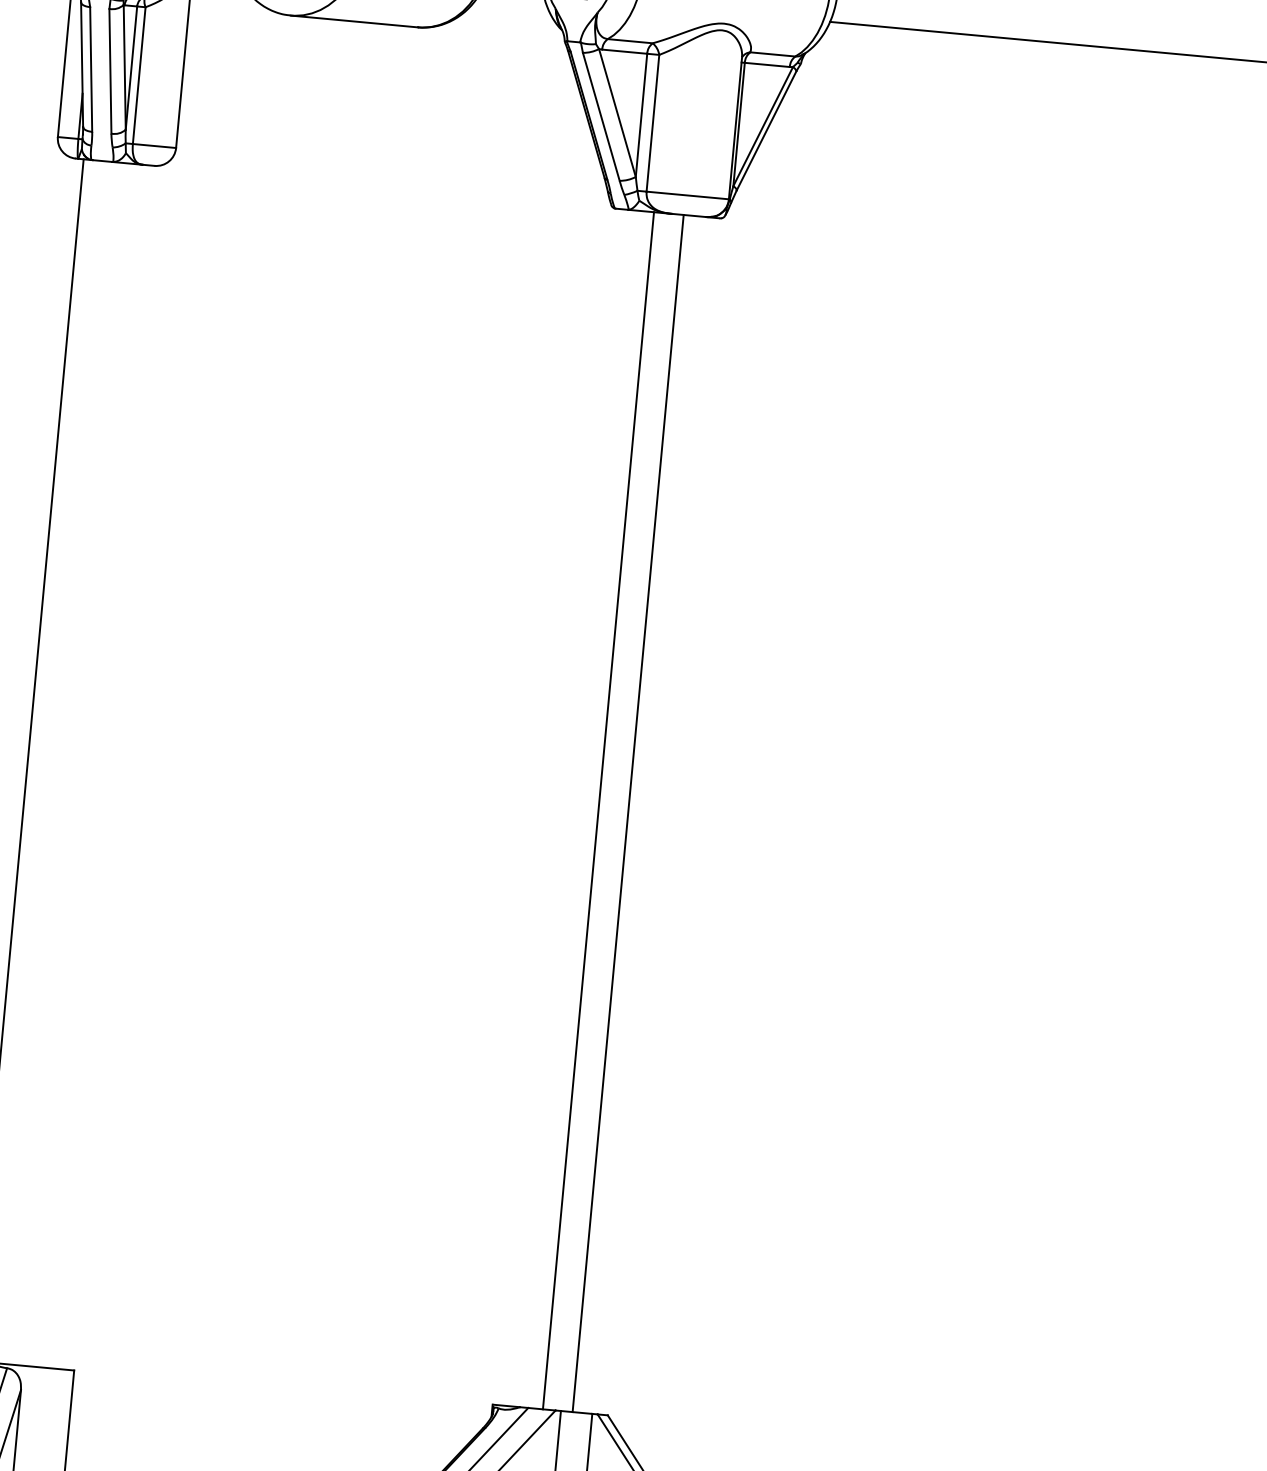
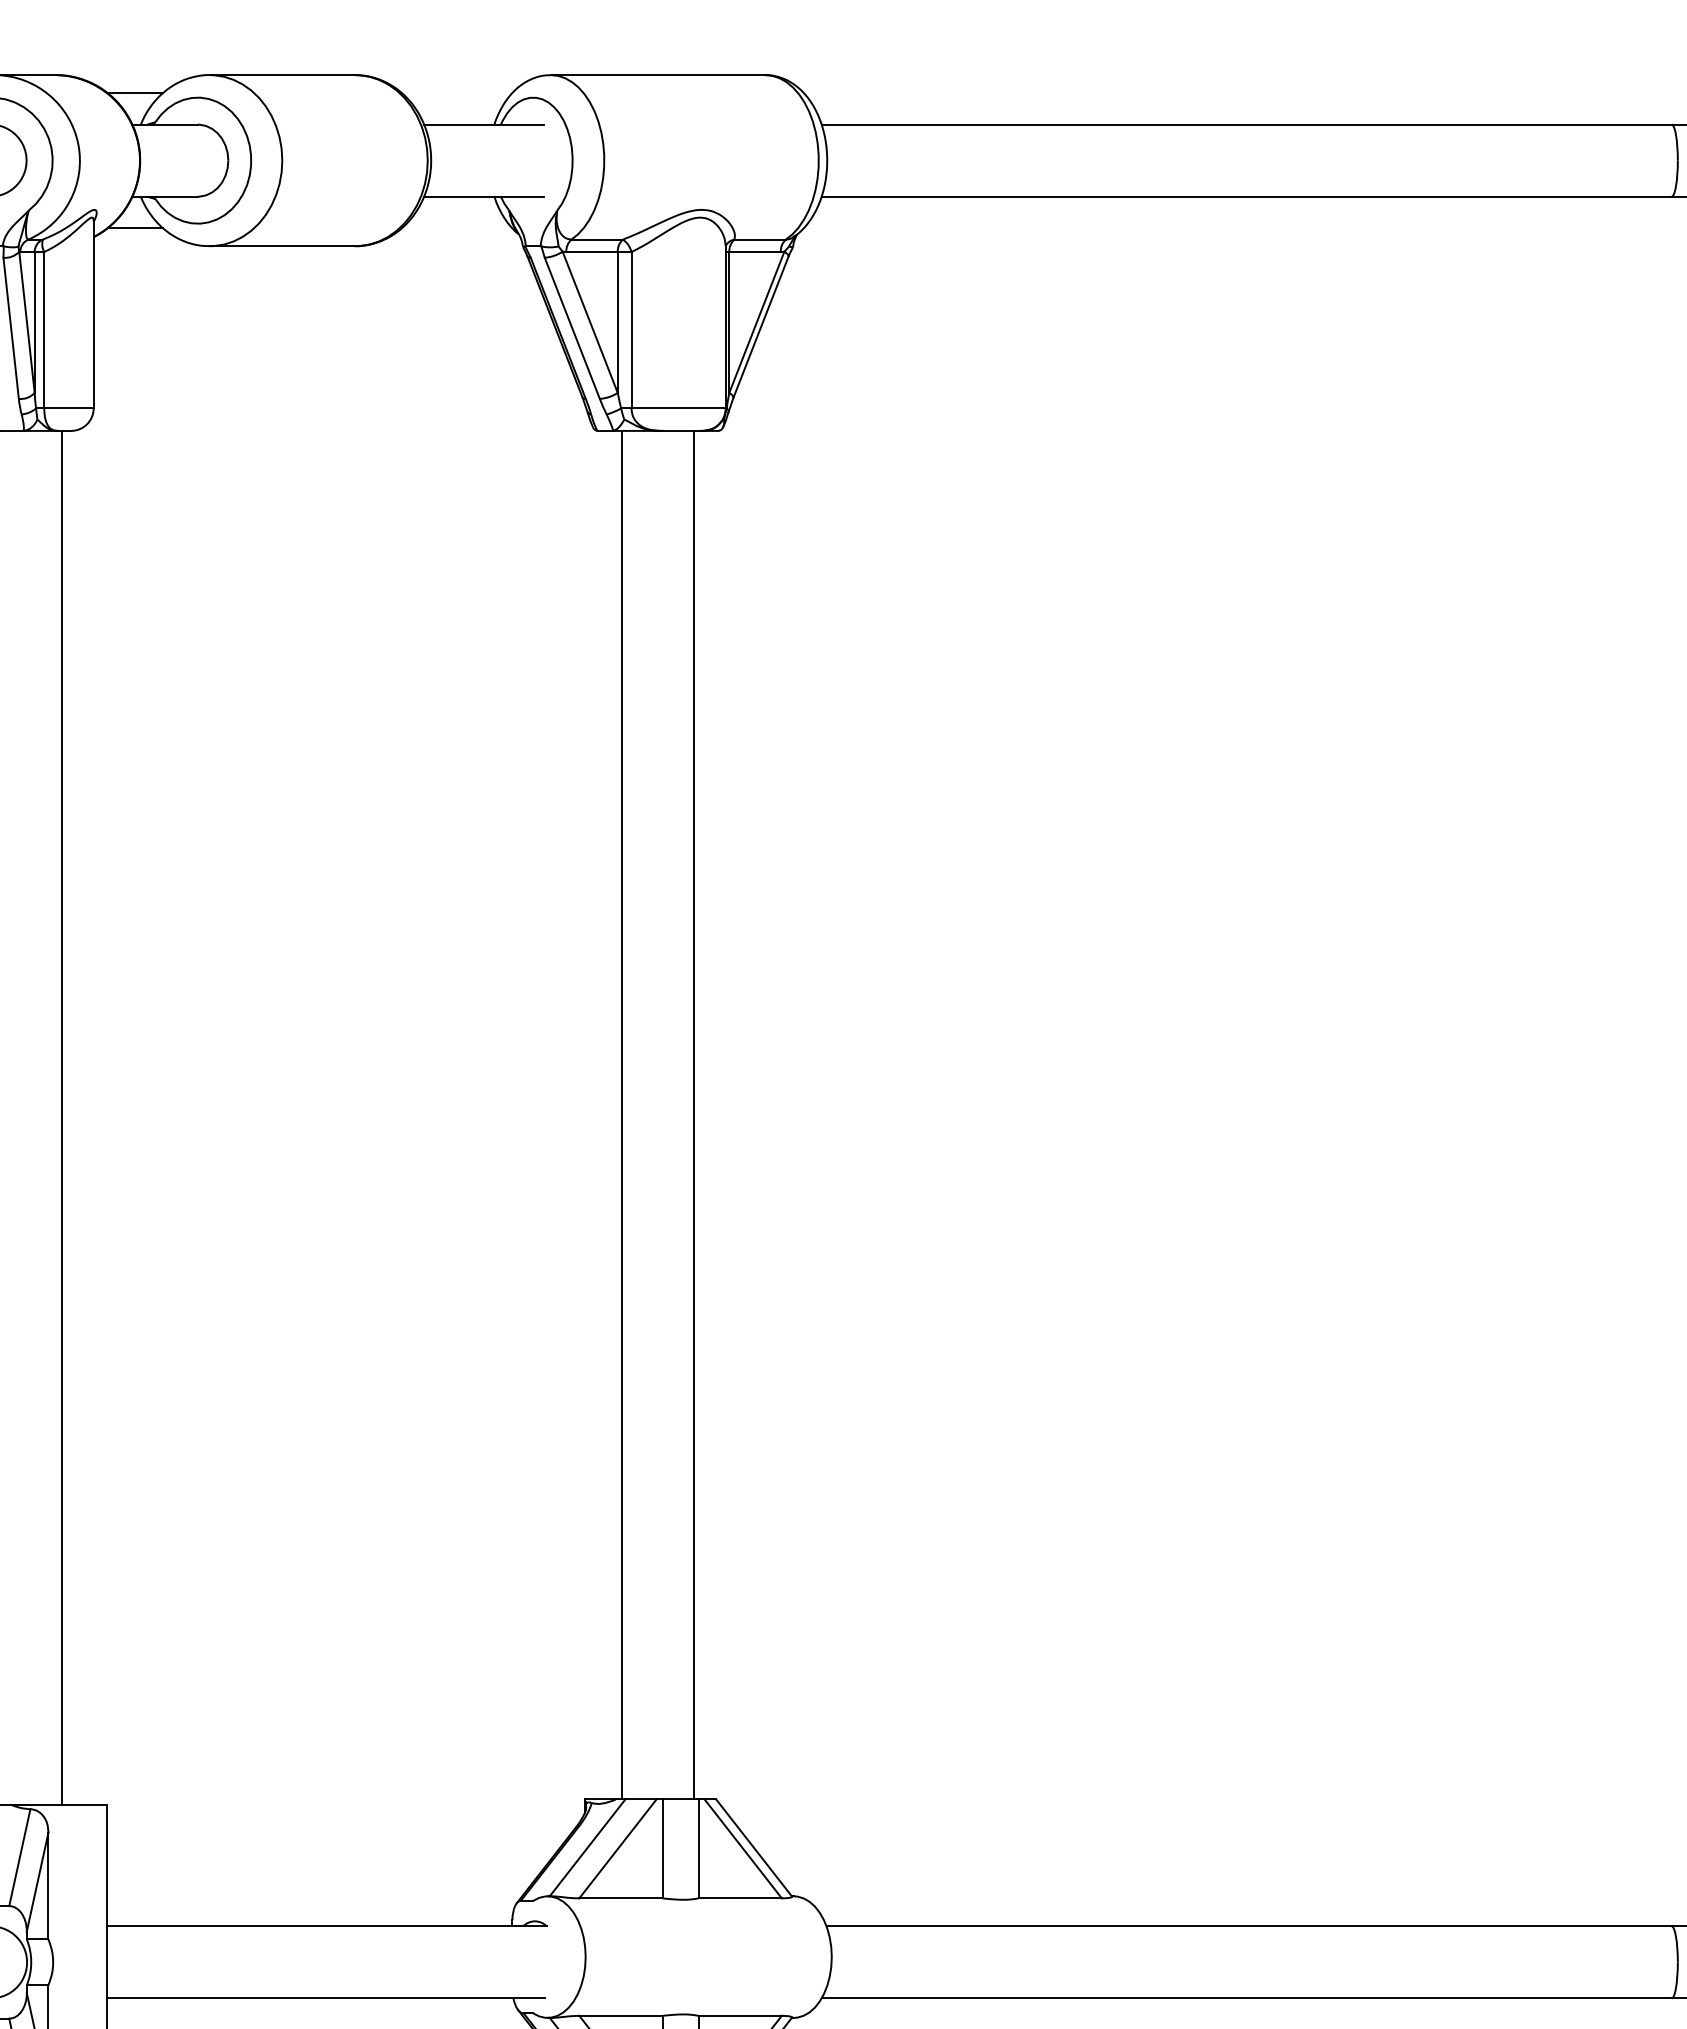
line: (91, 765) -> (62, 1117), added
line: (598, 810) -> (694, 1114), moved
line: (628, 812) -> (622, 1114), moved

